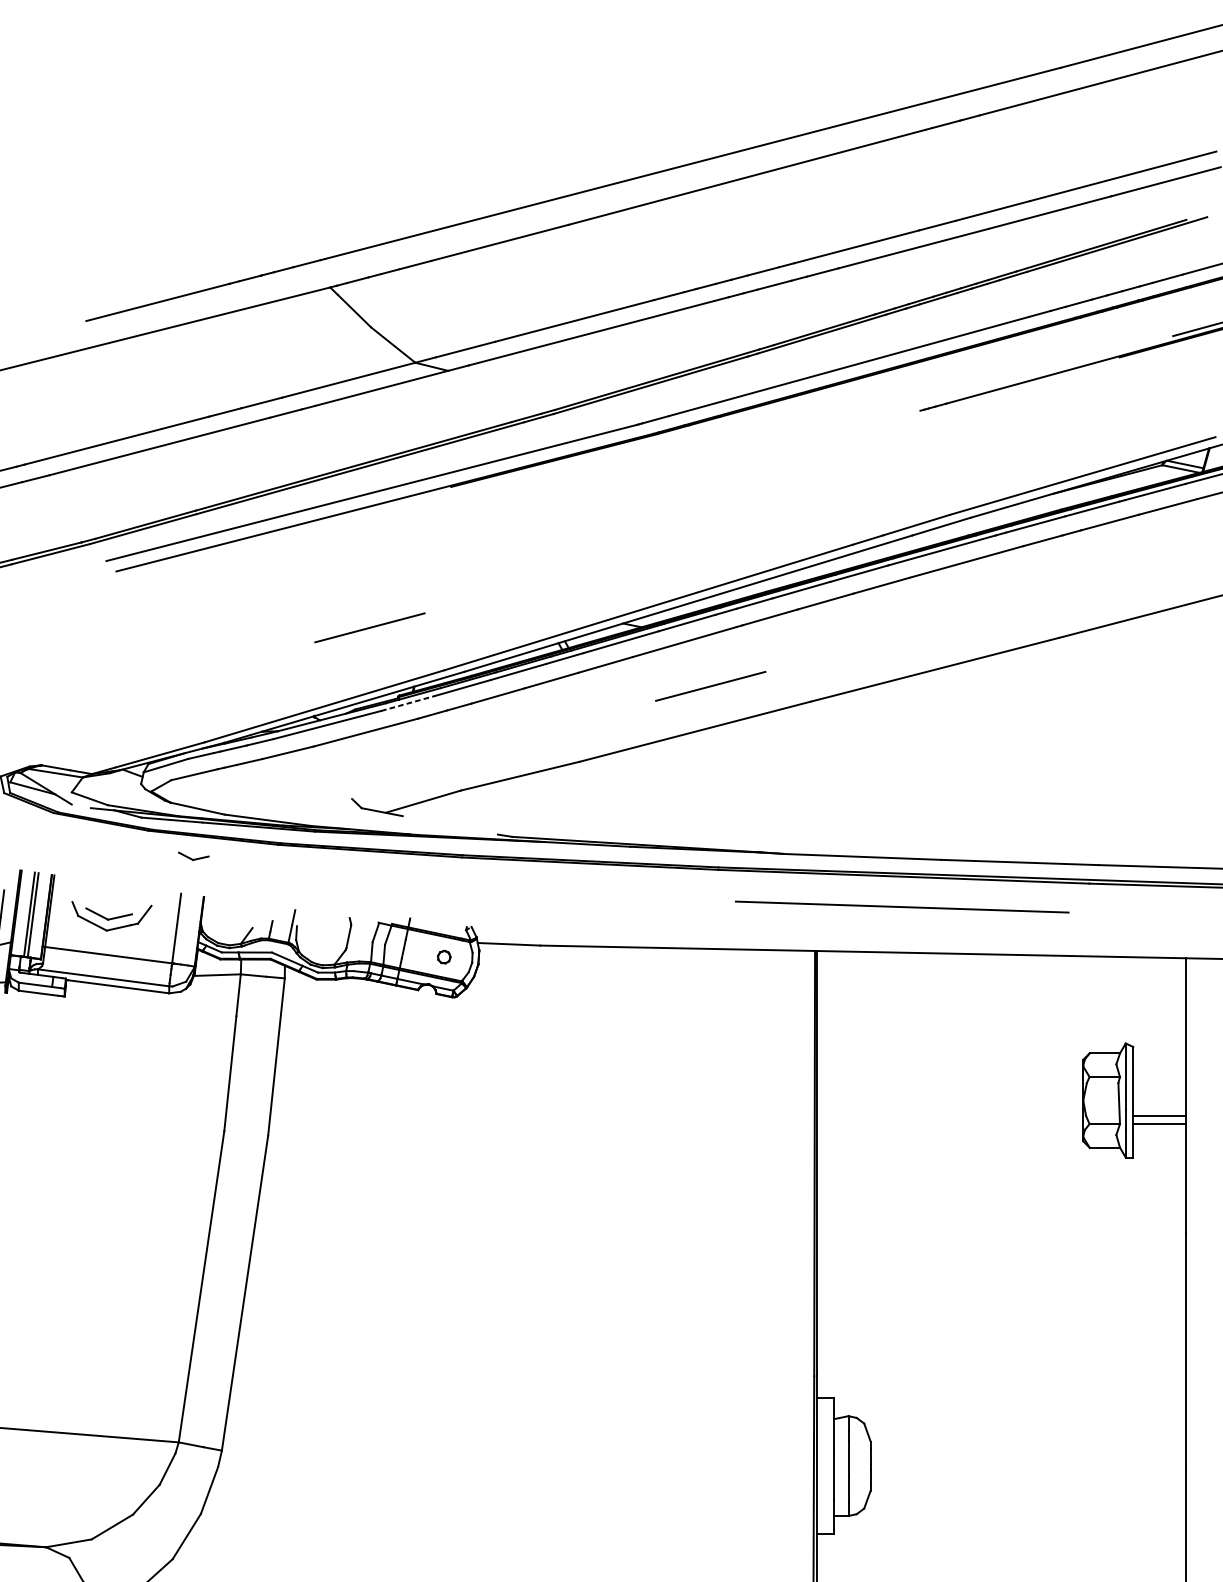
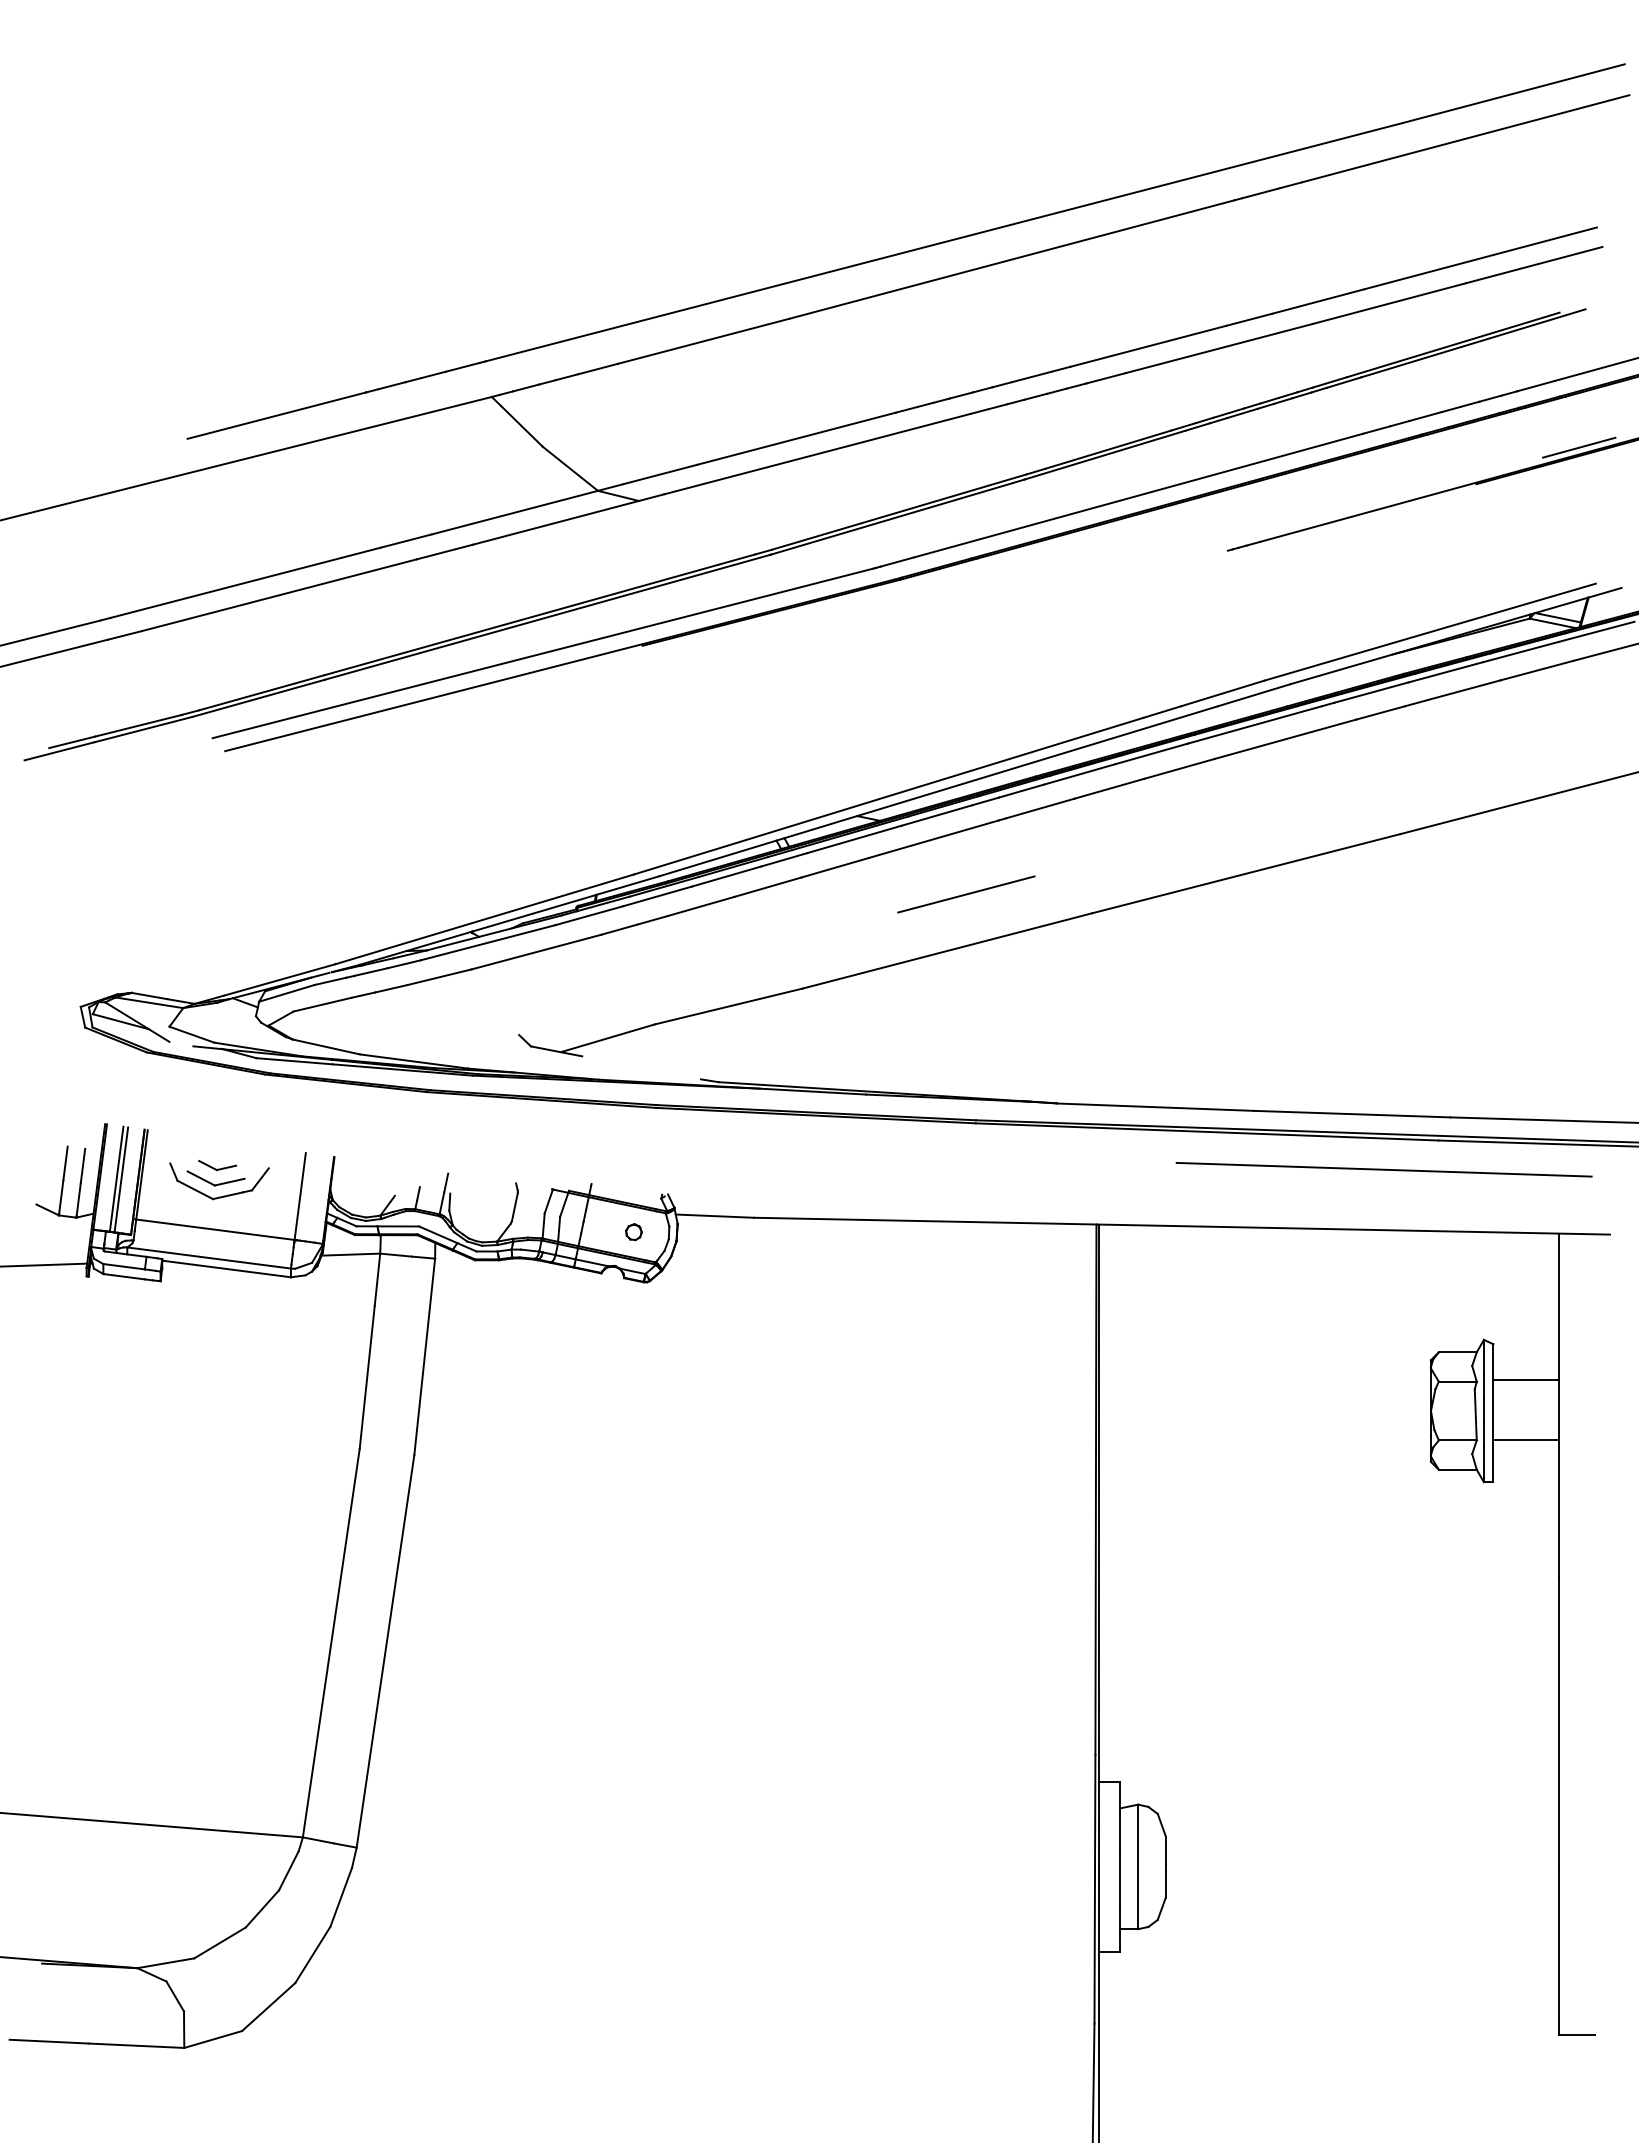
line: (370, 627) -> (541, 821), removed
line: (408, 703) -> (589, 915), dashed -> solid
part: (193, 856) -> (217, 1165), moved
line: (901, 906) -> (1383, 1169), moved
line: (1159, 1116) -> (1526, 1379), moved

